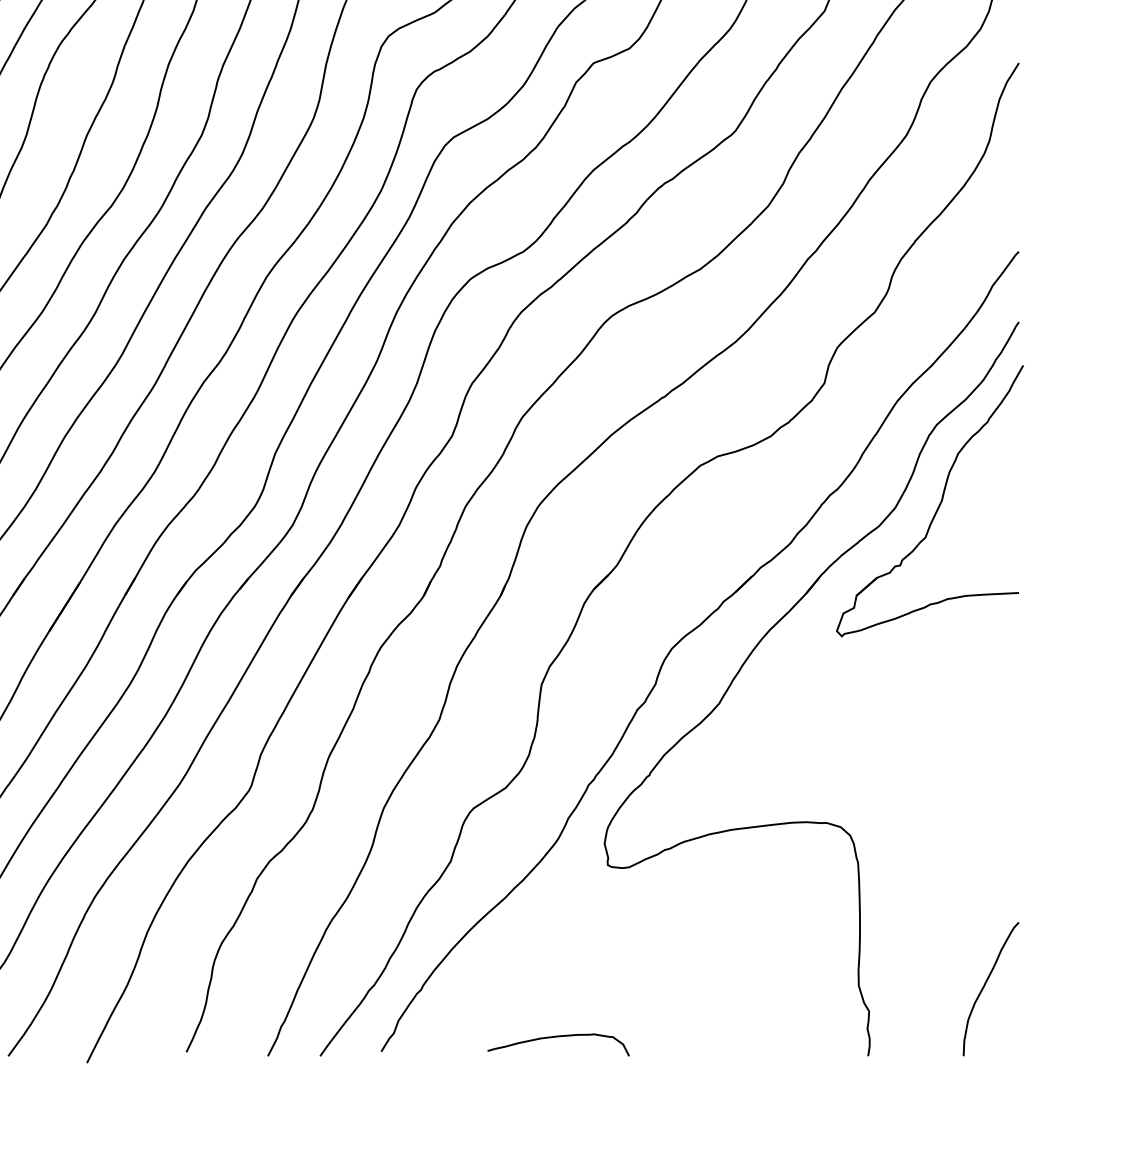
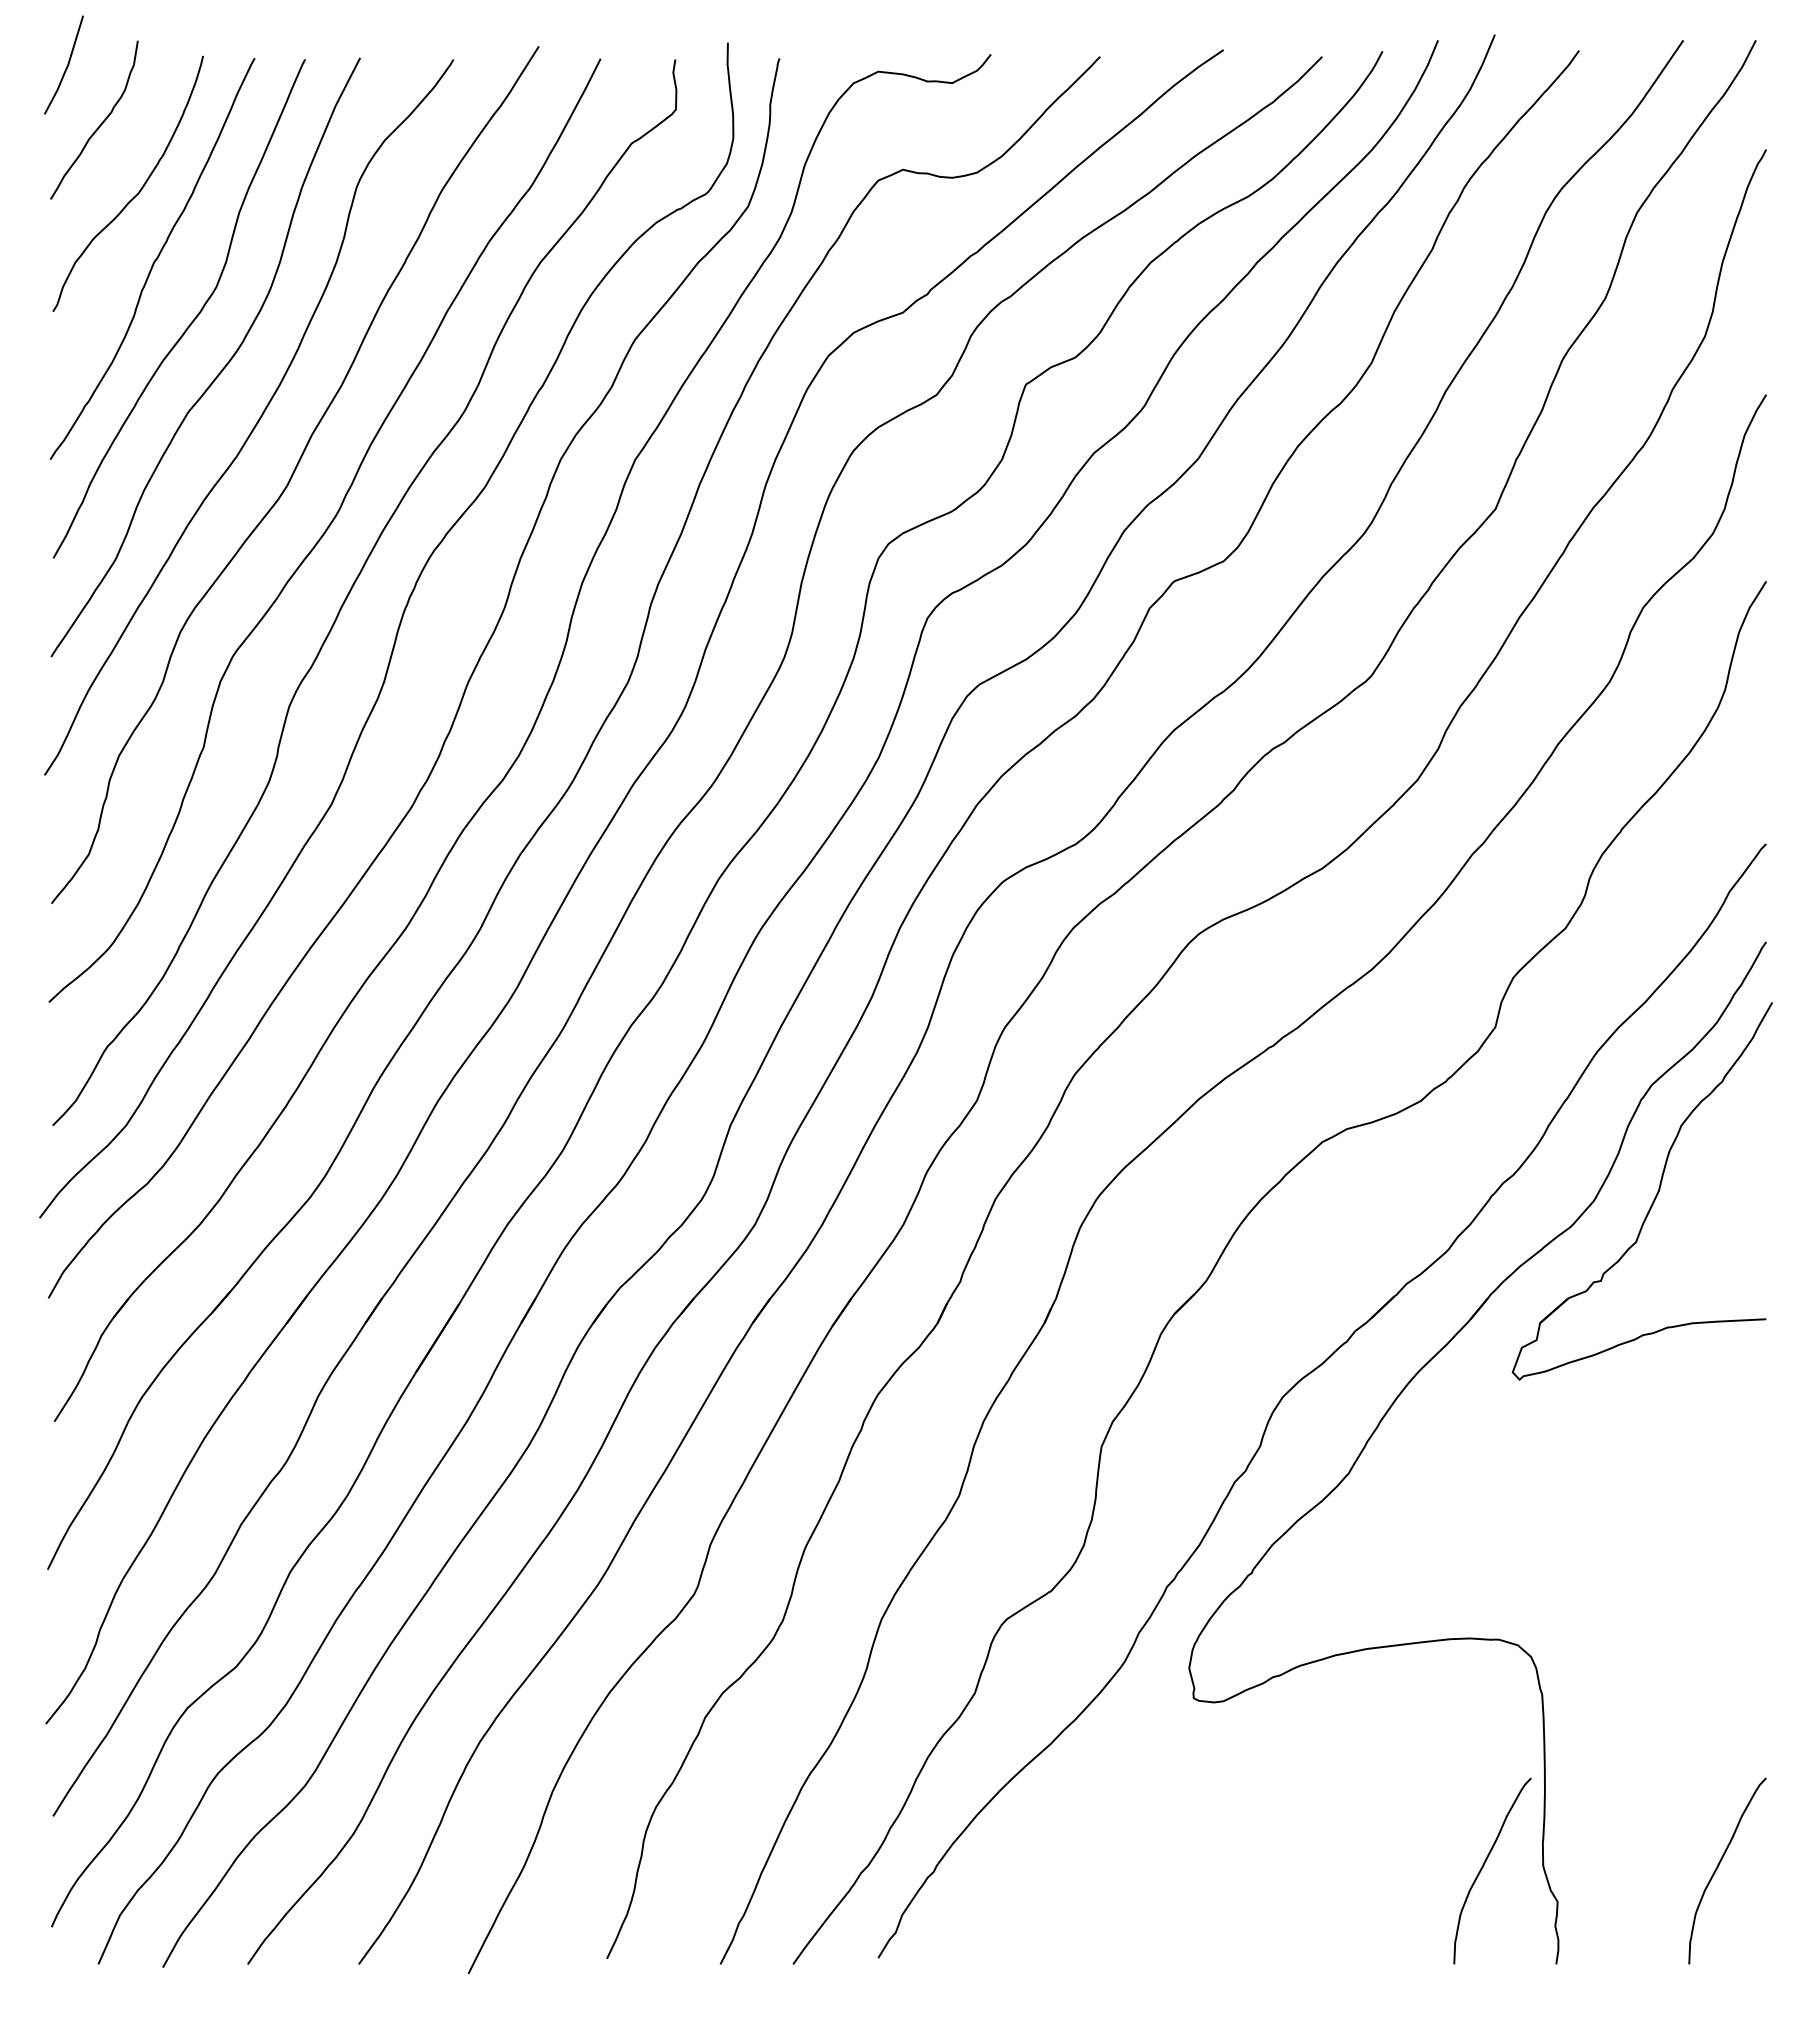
curve: (816, 985) -> (1484, 1865), added
curve: (558, 1036) -> (1125, 1937), removed

